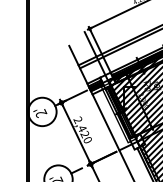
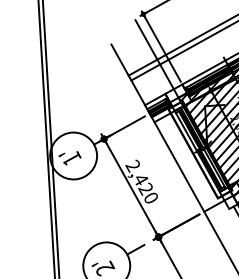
text: (41, 113) -> (72, 158), 2' -> 1'

